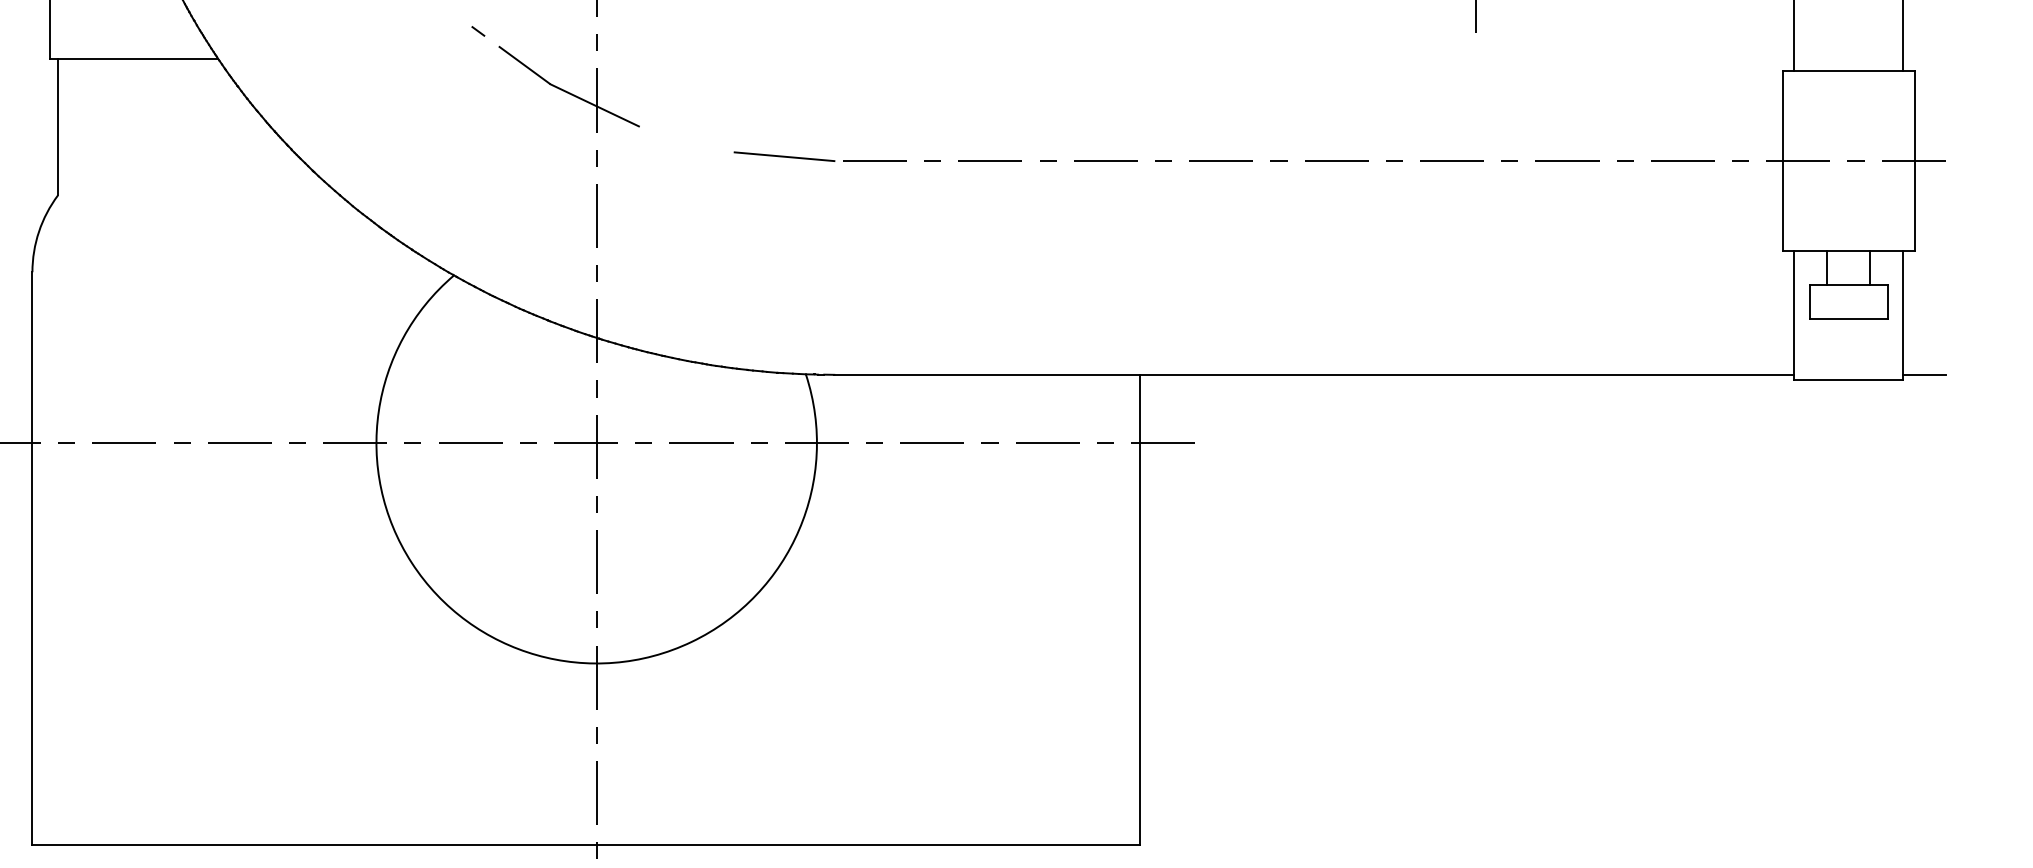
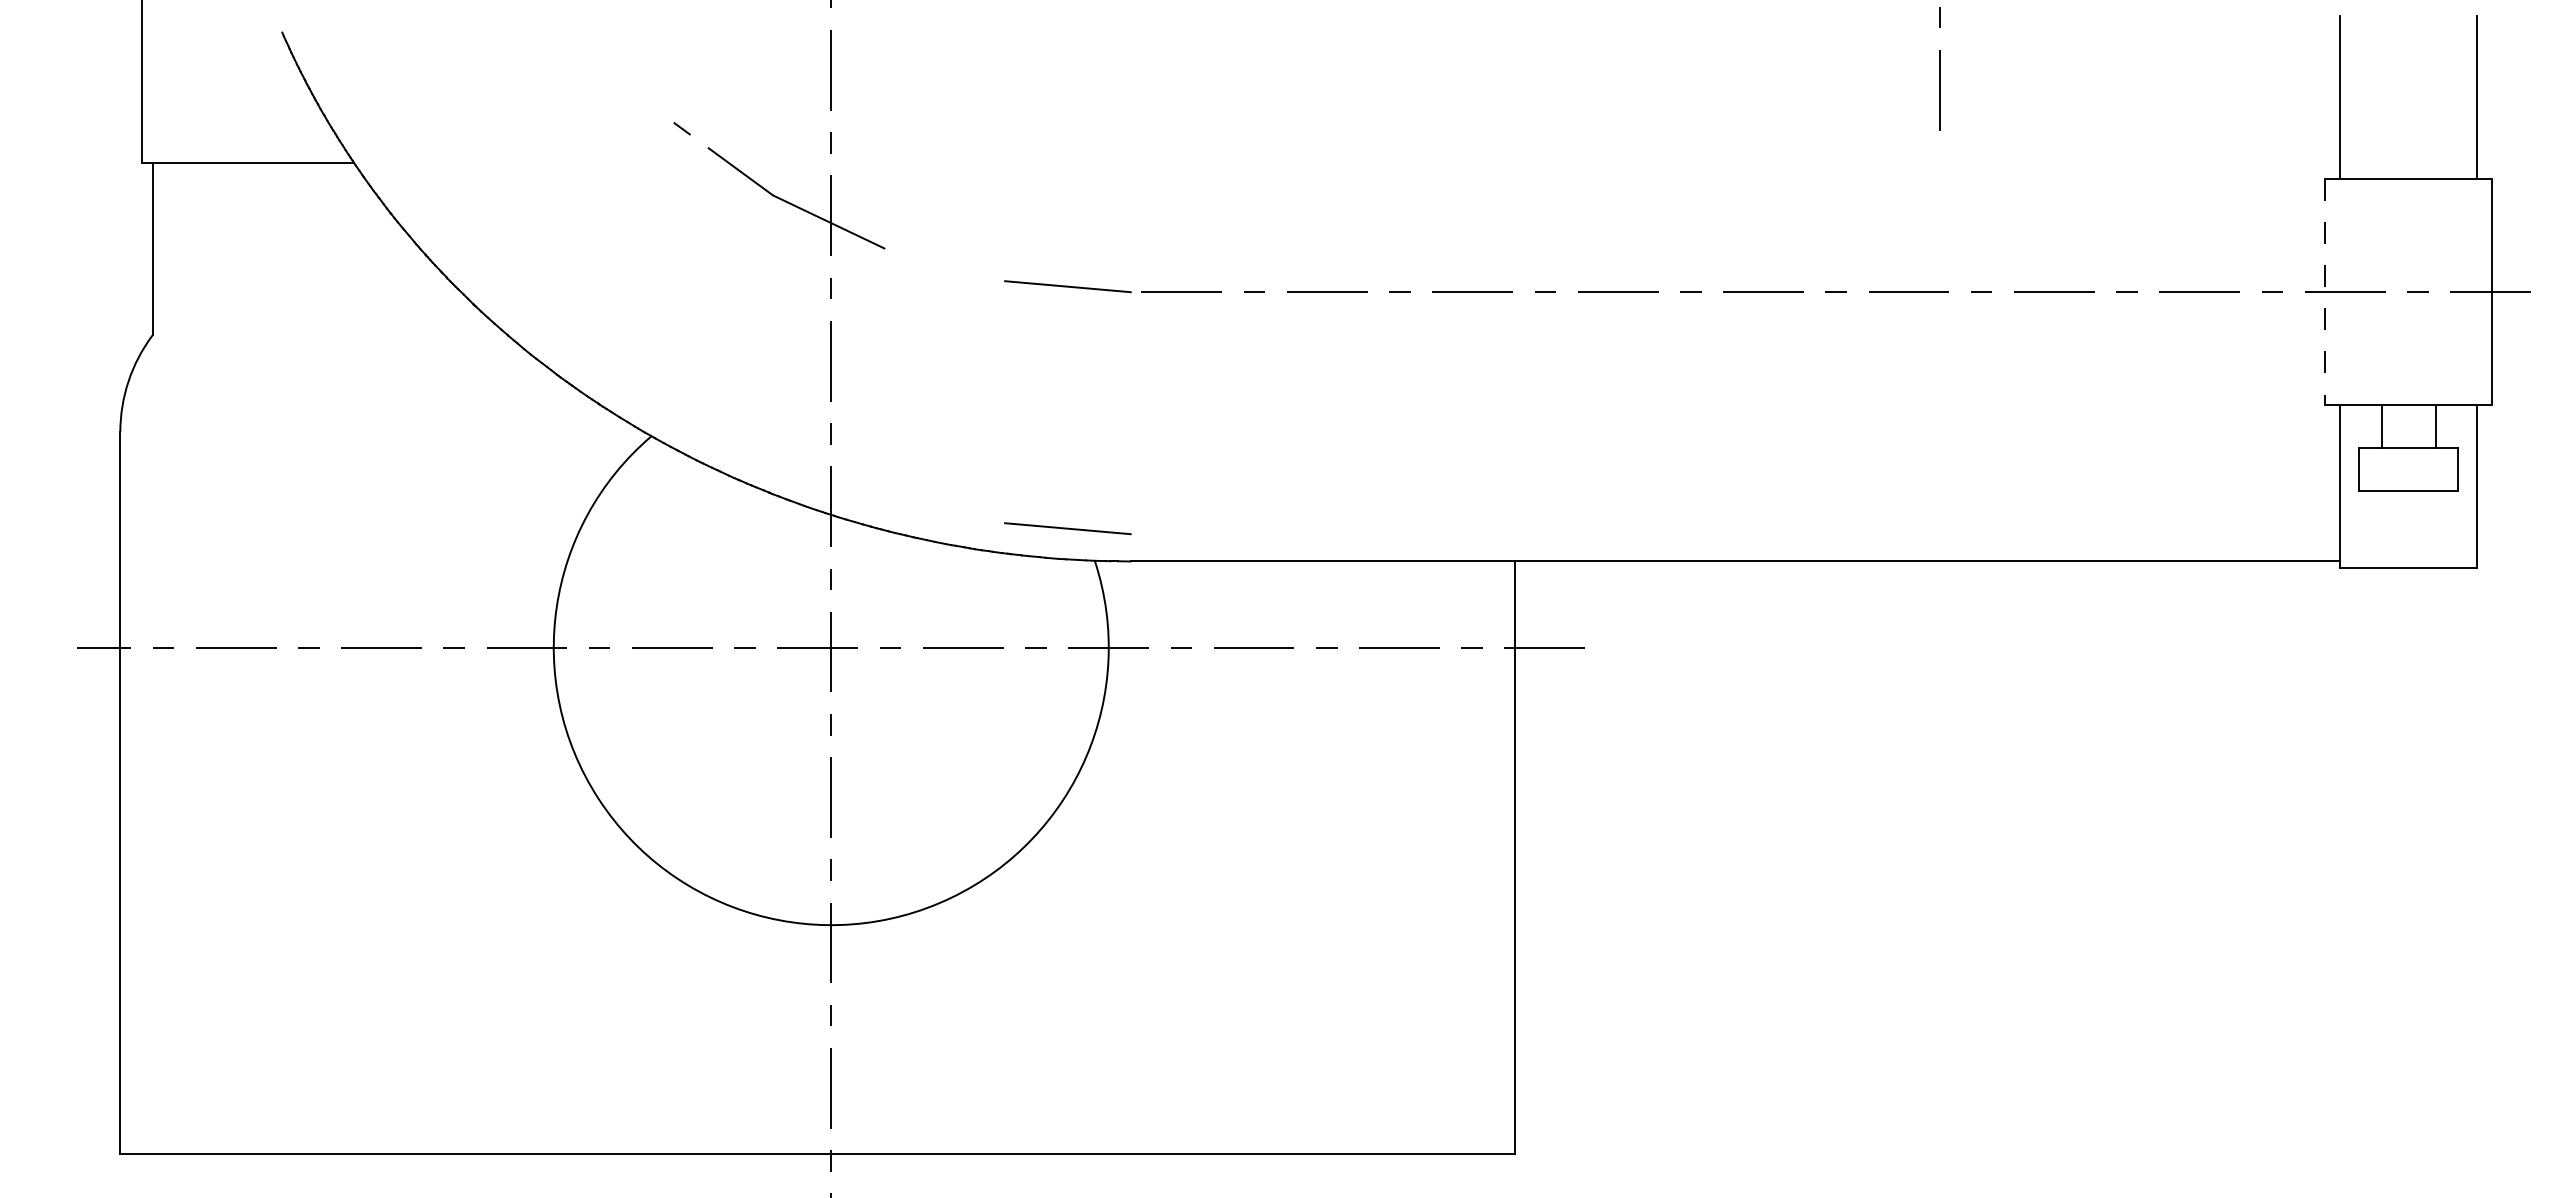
line: (1782, 161) -> (2325, 292), solid -> dashed
line: (784, 348) -> (1067, 528), added
line: (1924, 374) -> (2504, 561), removed

